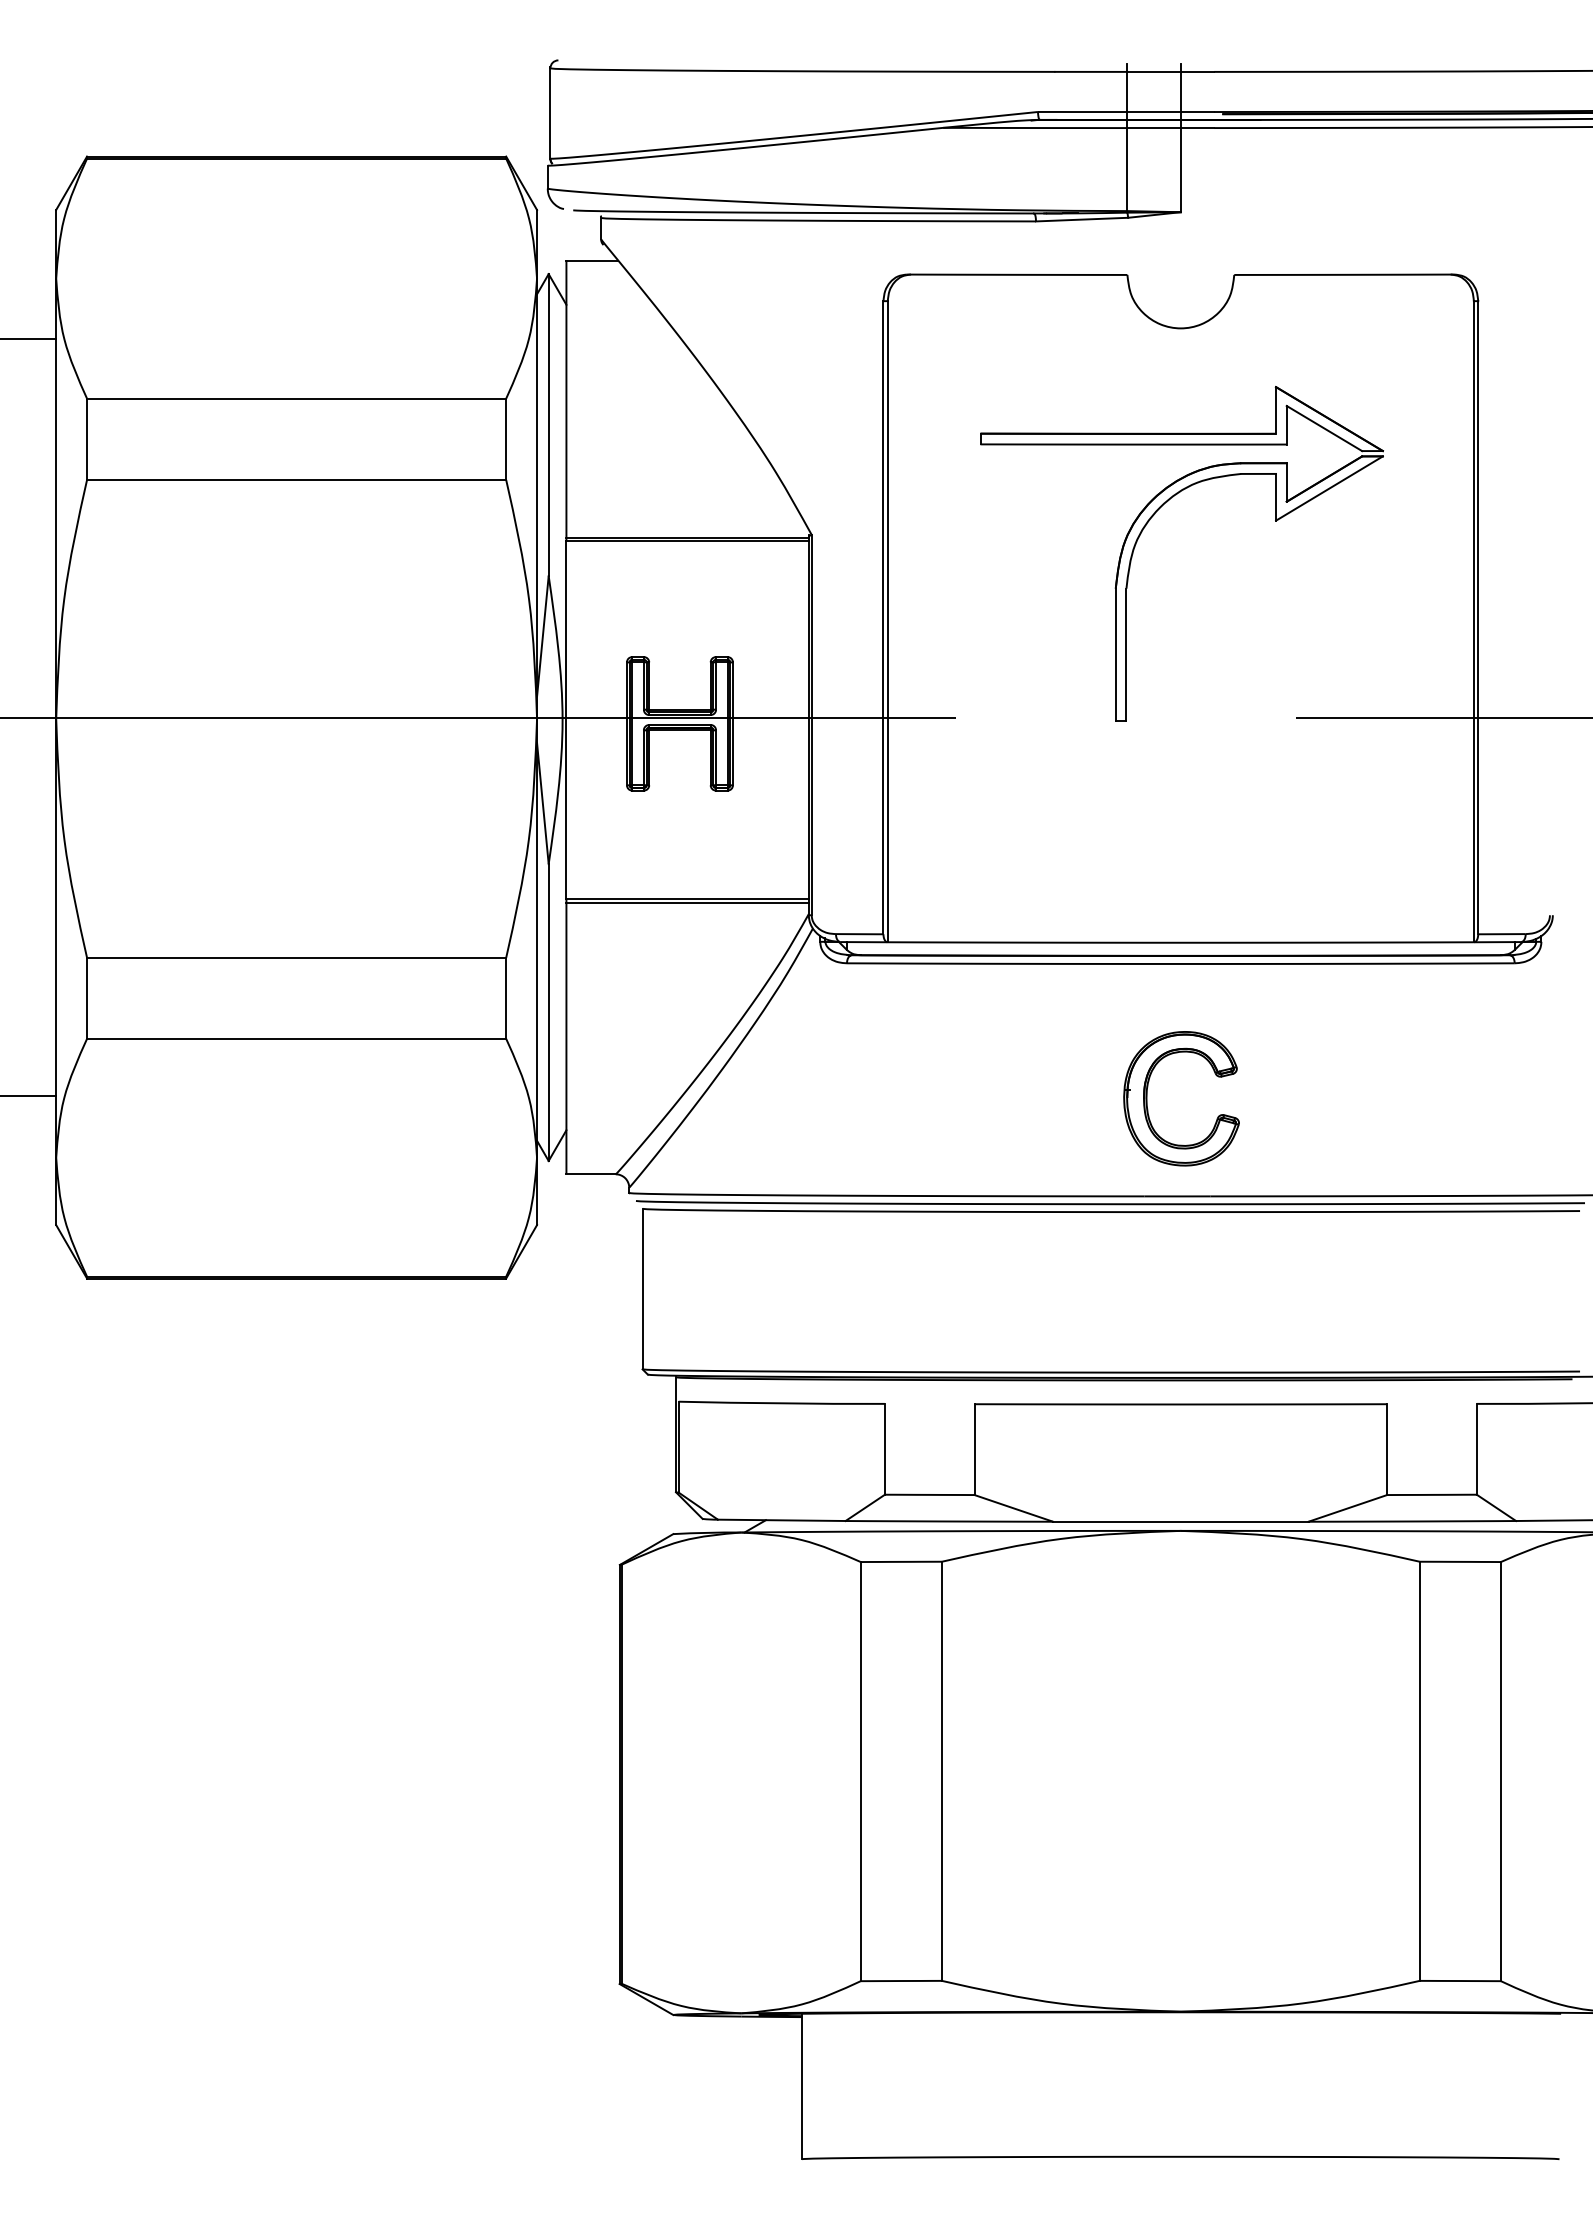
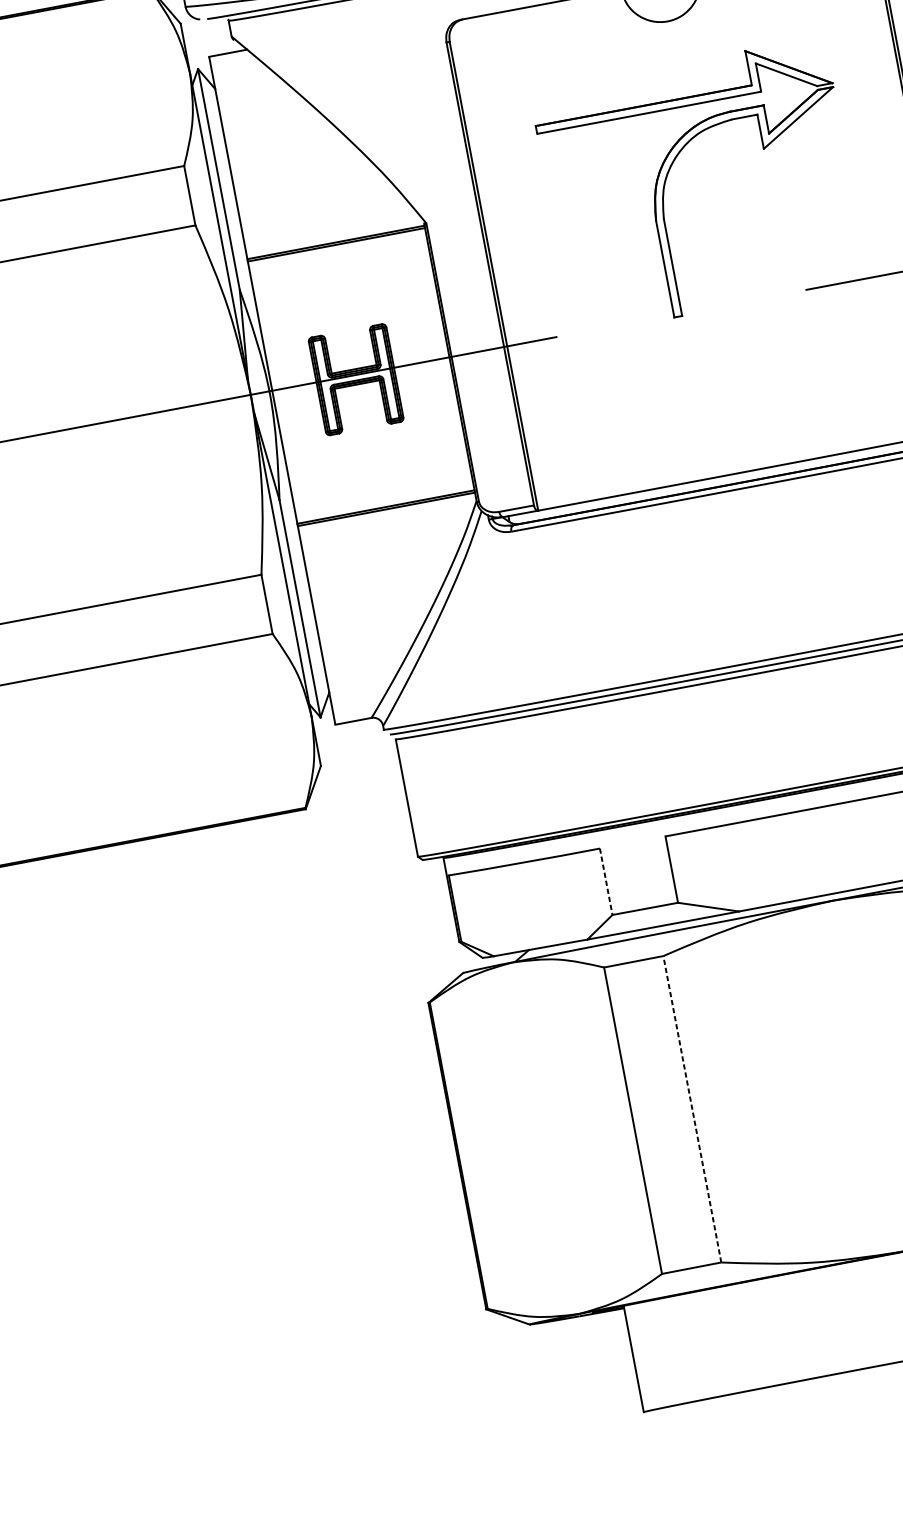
part: (1147, 1098) -> (749, 589), removed
line: (884, 1449) -> (605, 881), solid -> dashed
line: (941, 1771) -> (692, 1109), solid -> dashed

